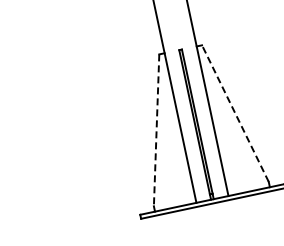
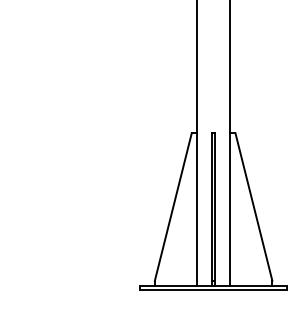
line: (234, 113) -> (253, 206), dashed -> solid
line: (156, 130) -> (173, 207), dashed -> solid

